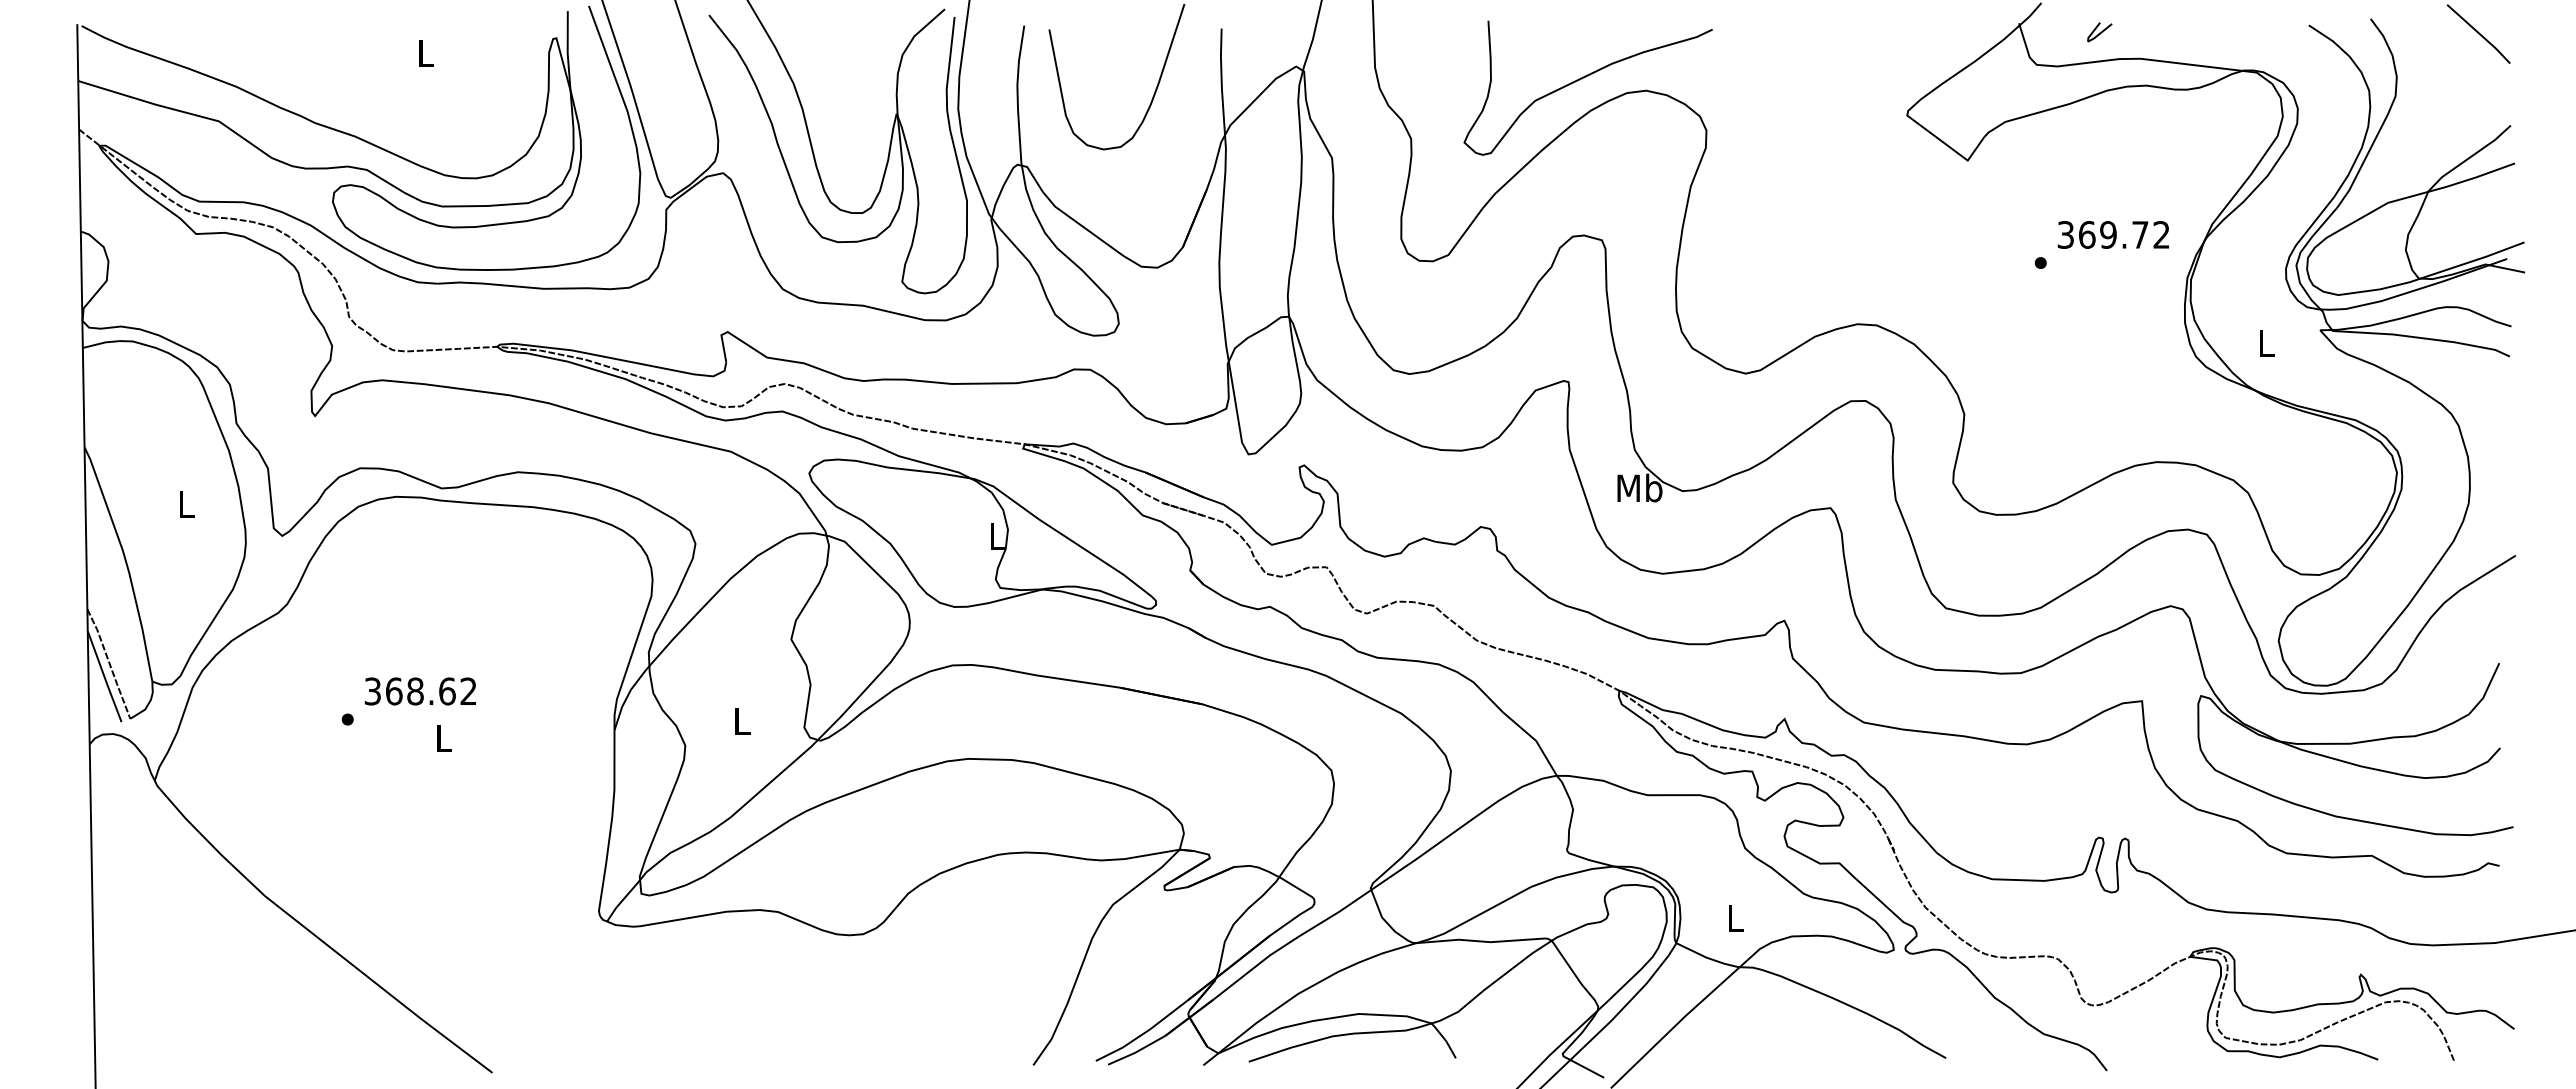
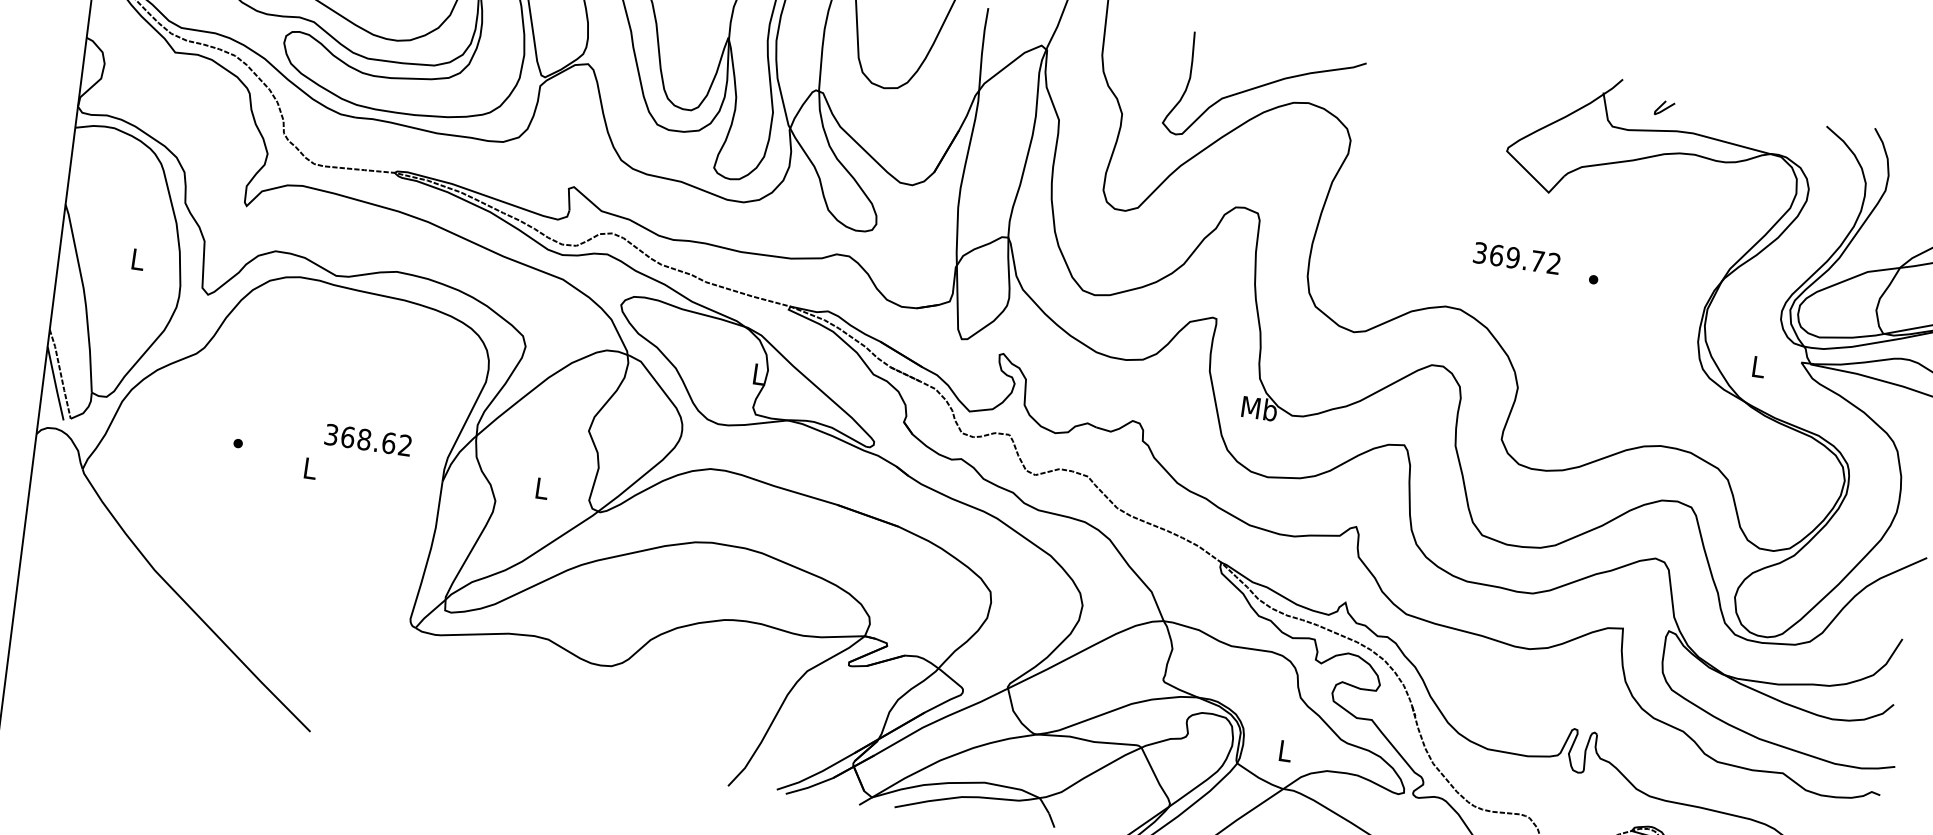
text: (2112, 234) -> (1516, 257), moved
text: (419, 691) -> (367, 440), moved

